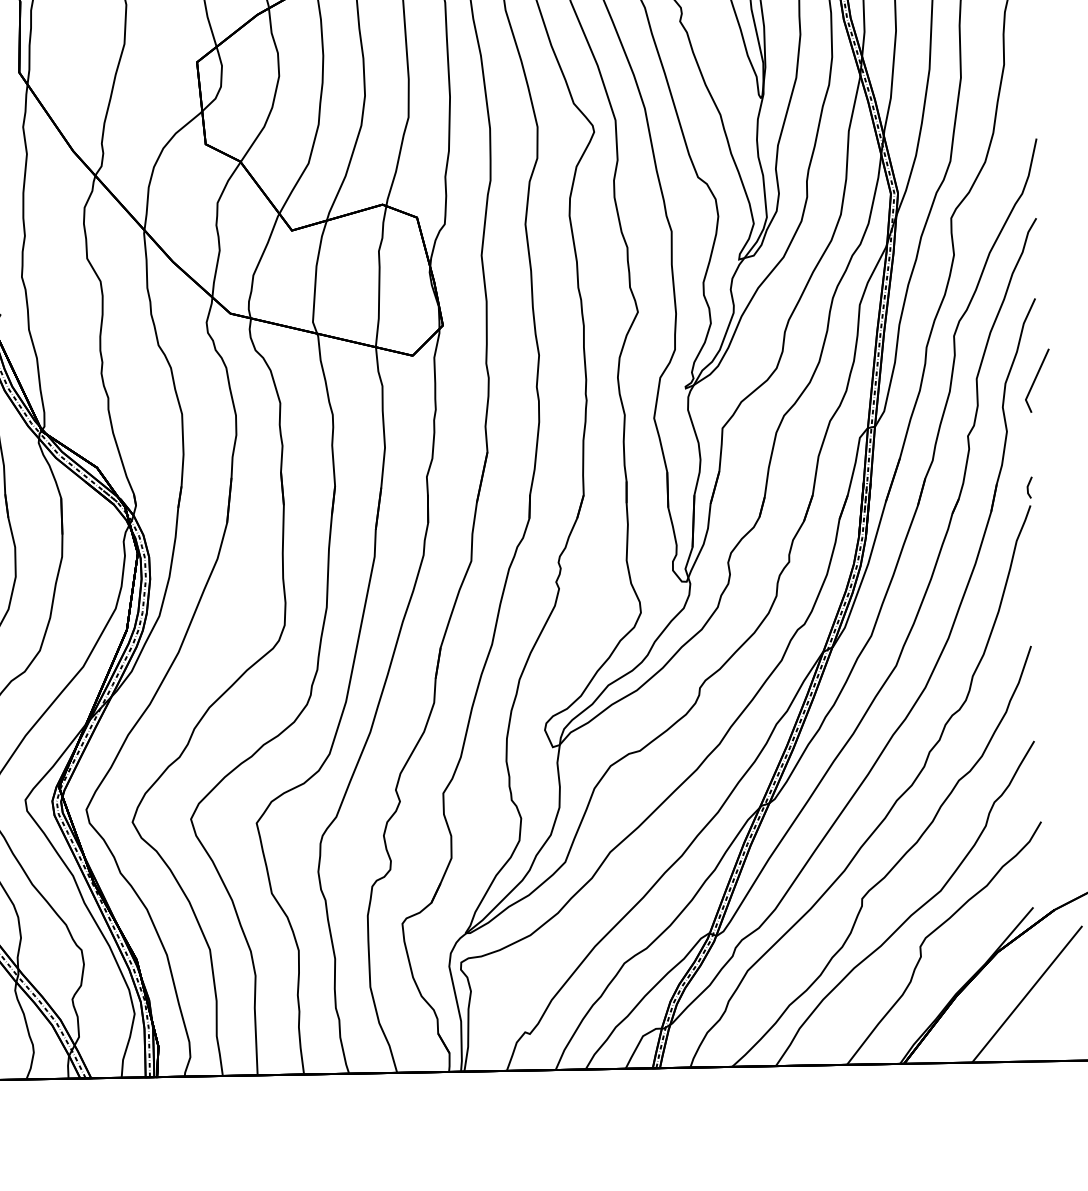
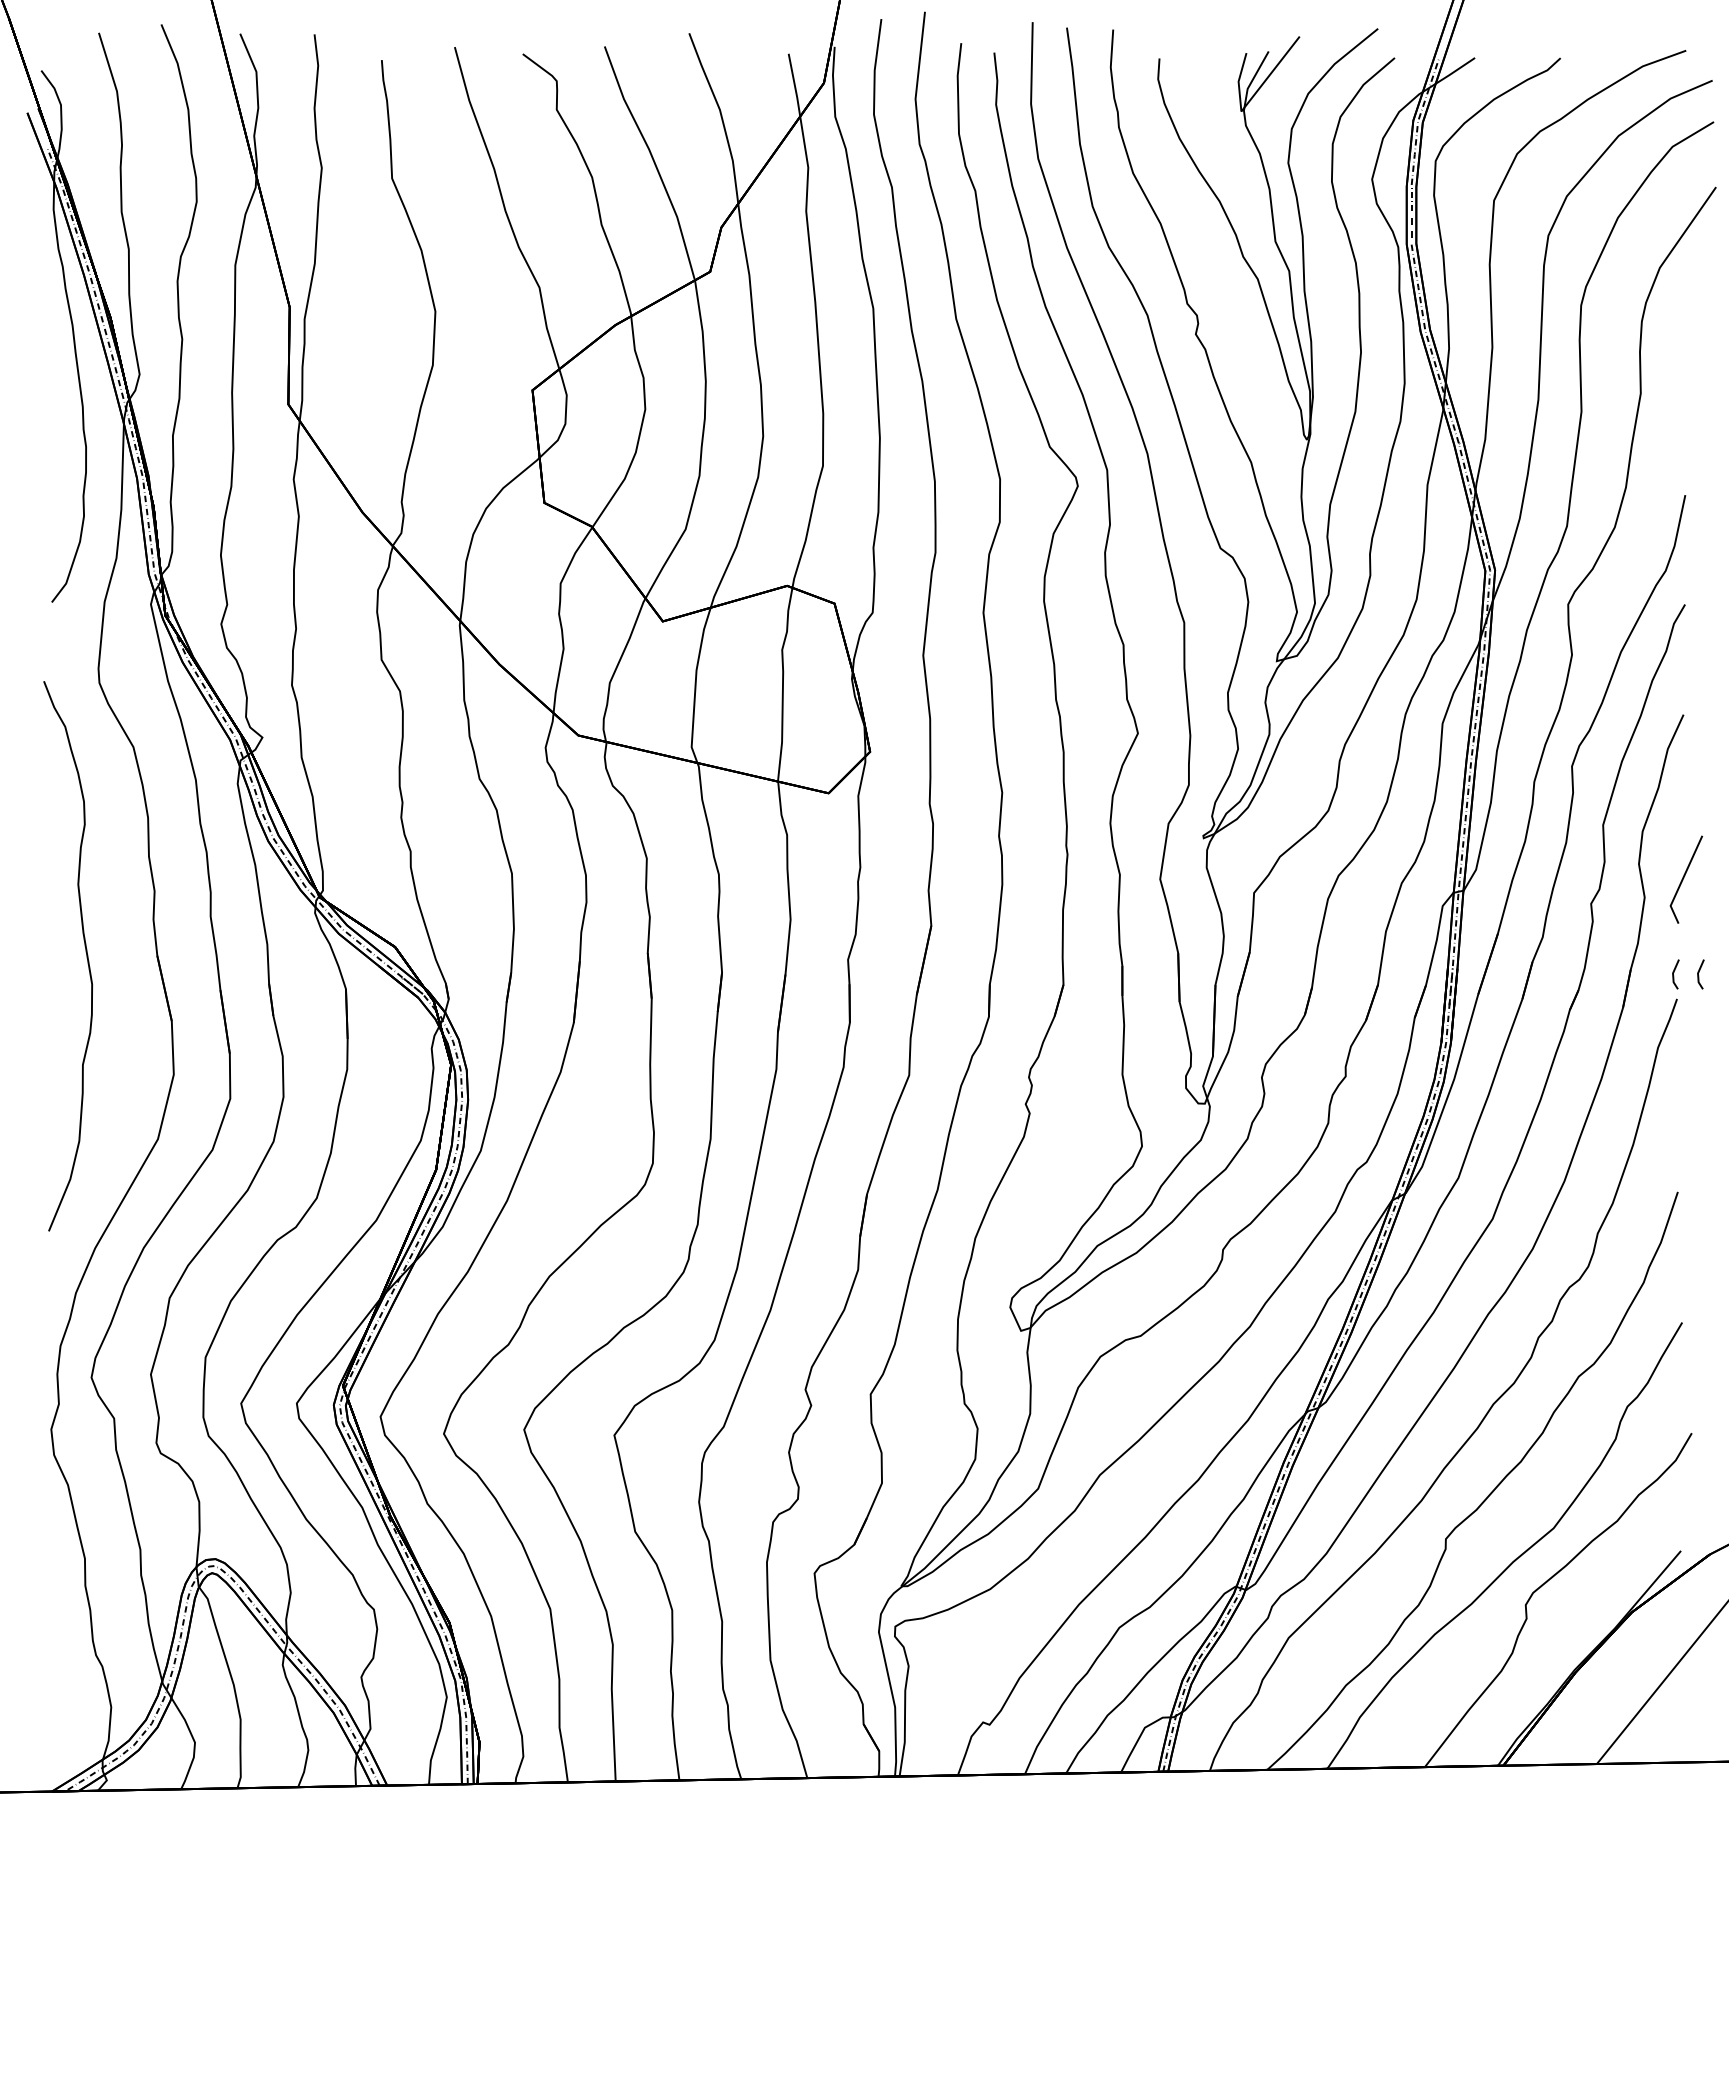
line: (1035, 379) -> (1684, 878), moved
line: (1046, 488) -> (1699, 975), added

